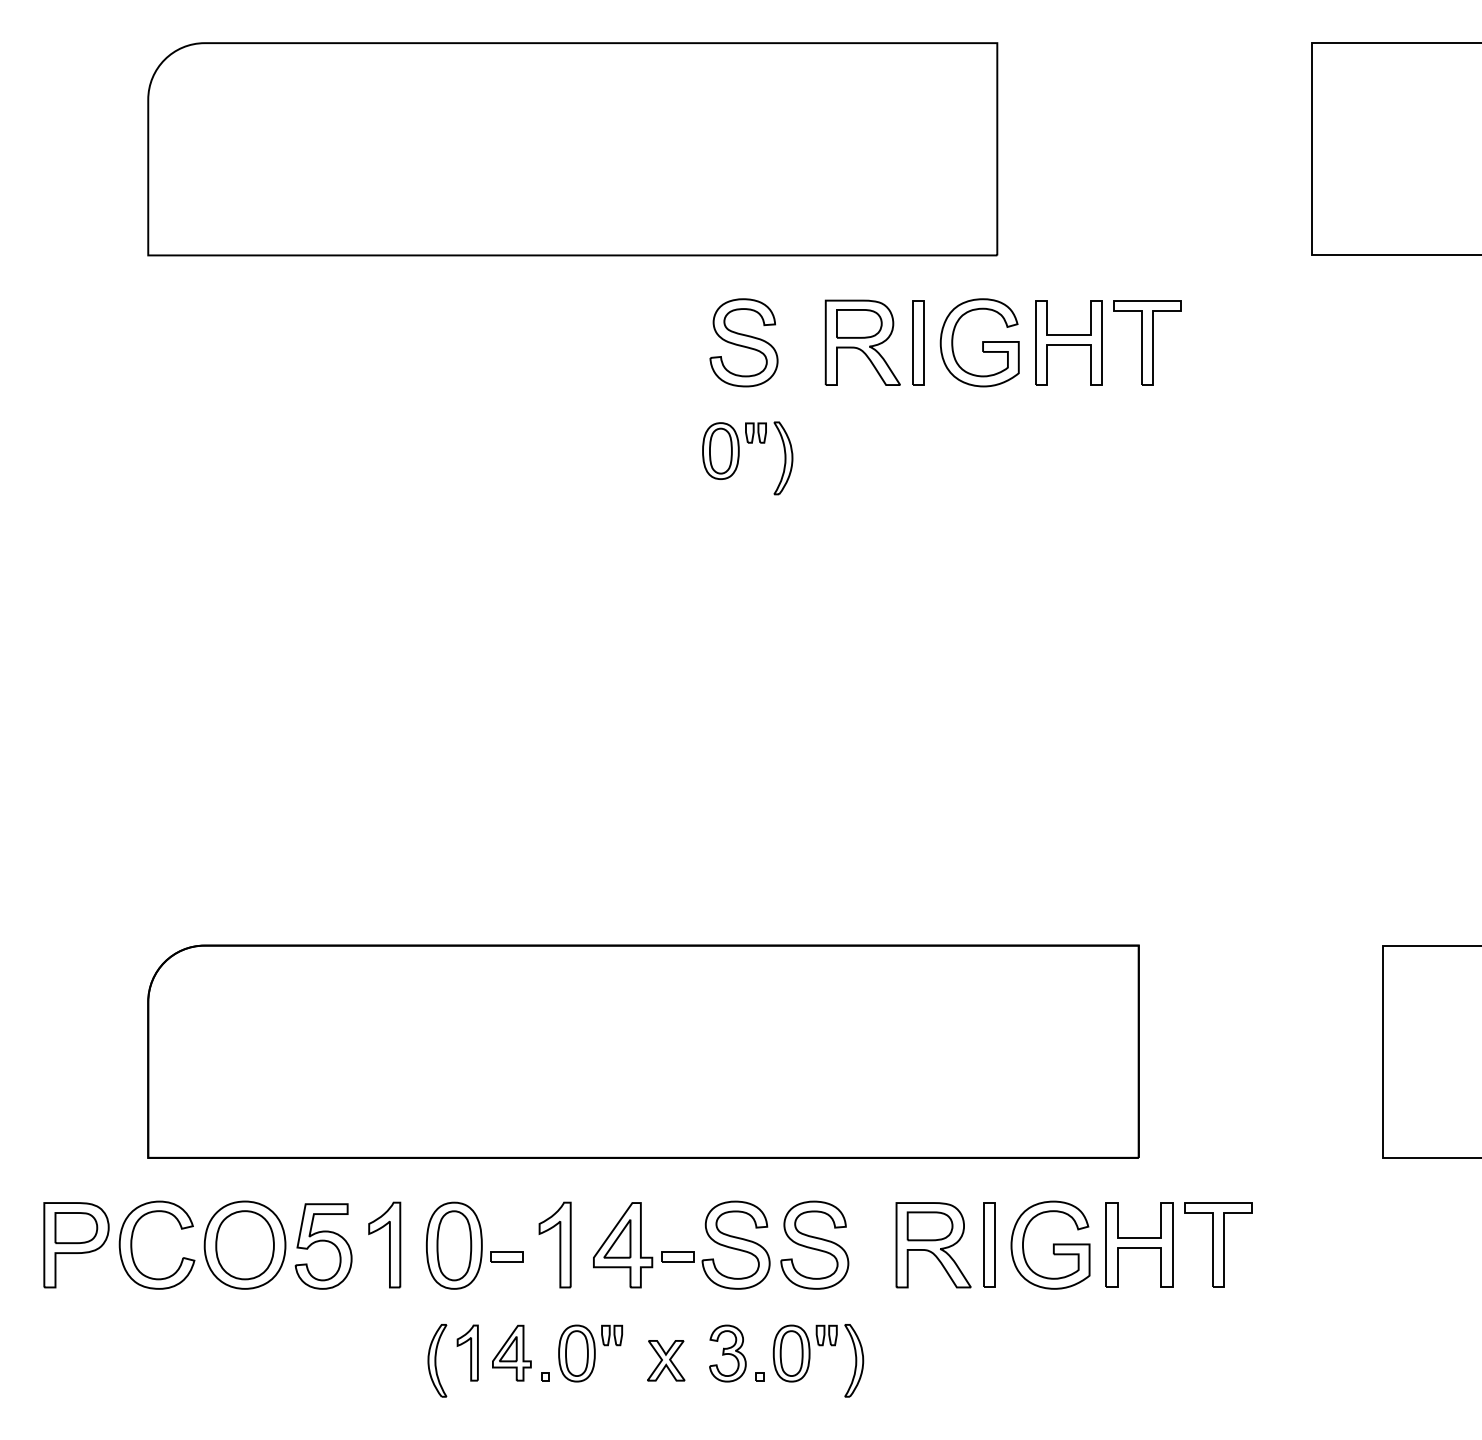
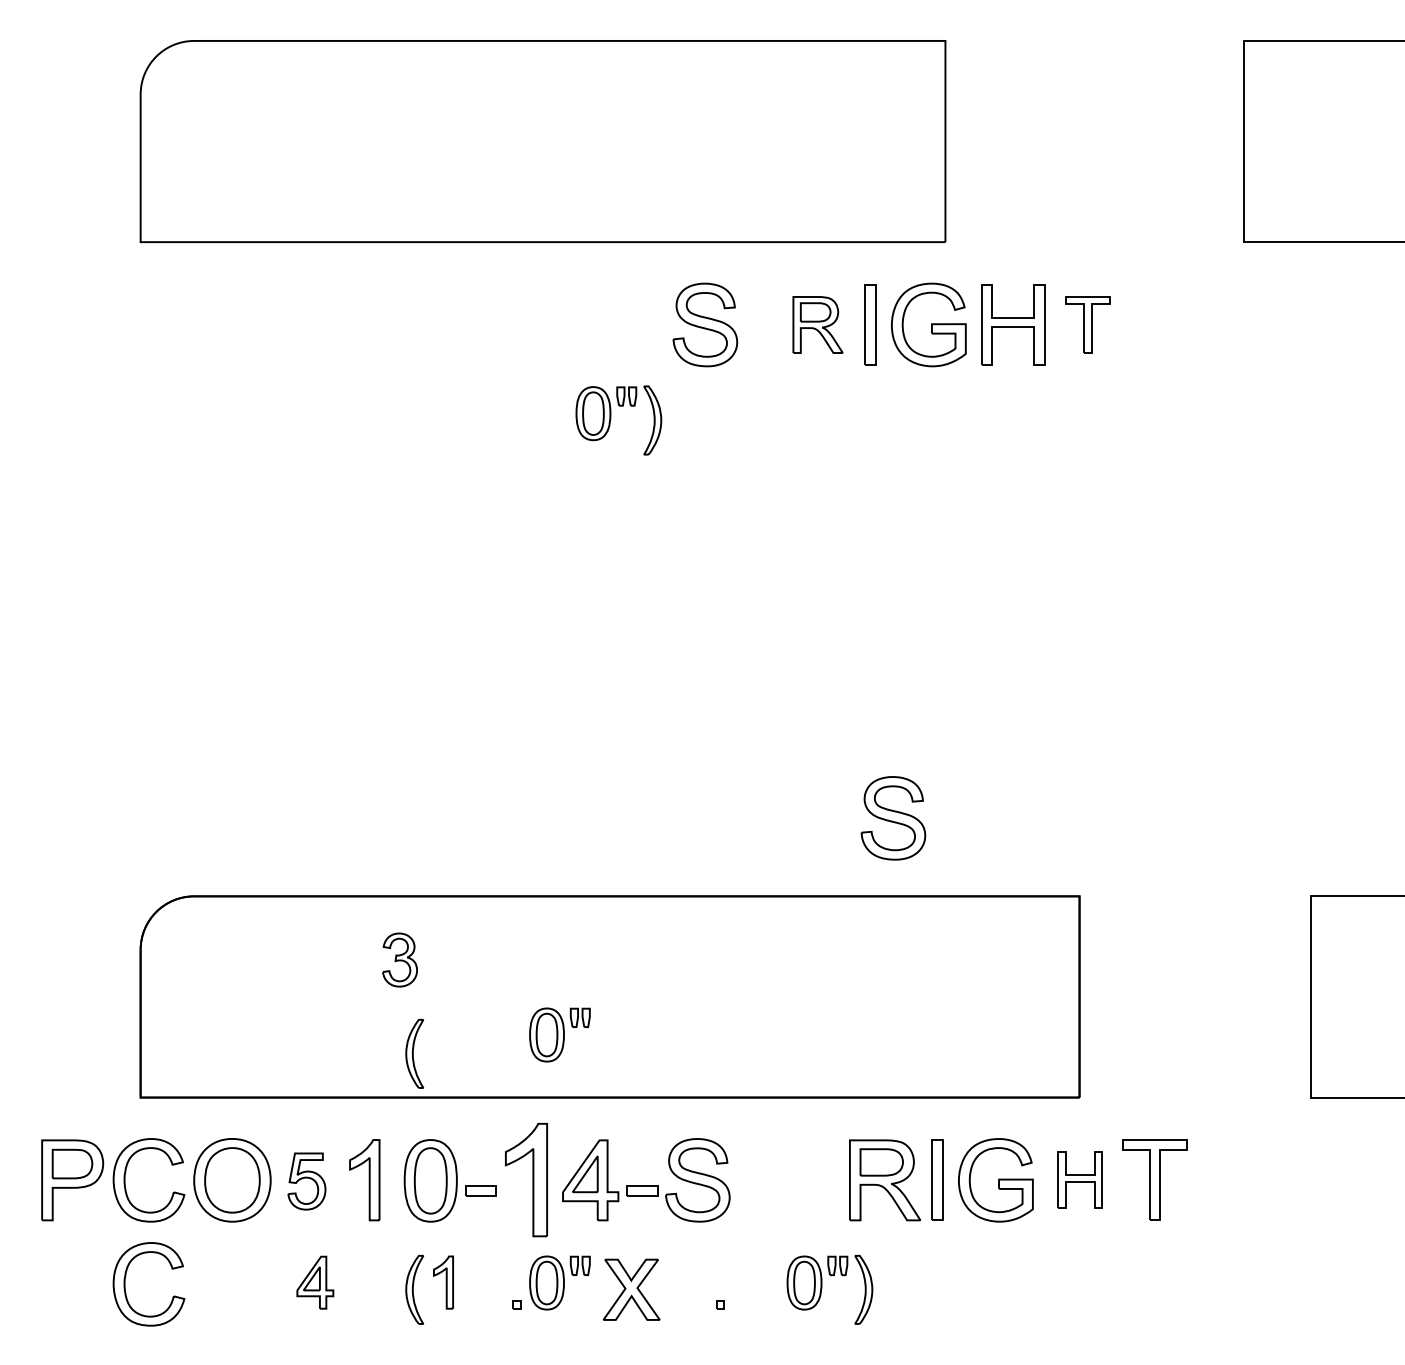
part: (862, 342) -> (817, 324), size x0.7
part: (1147, 342) -> (1087, 324), size x0.7
part: (739, 457) -> (611, 419), moved
part: (590, 1091) -> (559, 1034), added
part: (437, 1111) -> (414, 1053), added
part: (1139, 1244) -> (1080, 1179), size x0.7
part: (554, 1245) -> (525, 1180), size x1.4
part: (814, 1245) -> (893, 818), moved
part: (323, 1246) -> (306, 1181), size x0.7
part: (512, 1353) -> (315, 1282), moved
part: (727, 1353) -> (399, 959), moved
part: (132, 1355) -> (125, 1284), added
part: (666, 1360) -> (631, 1289), size x1.6
part: (810, 1360) -> (822, 1289), moved

